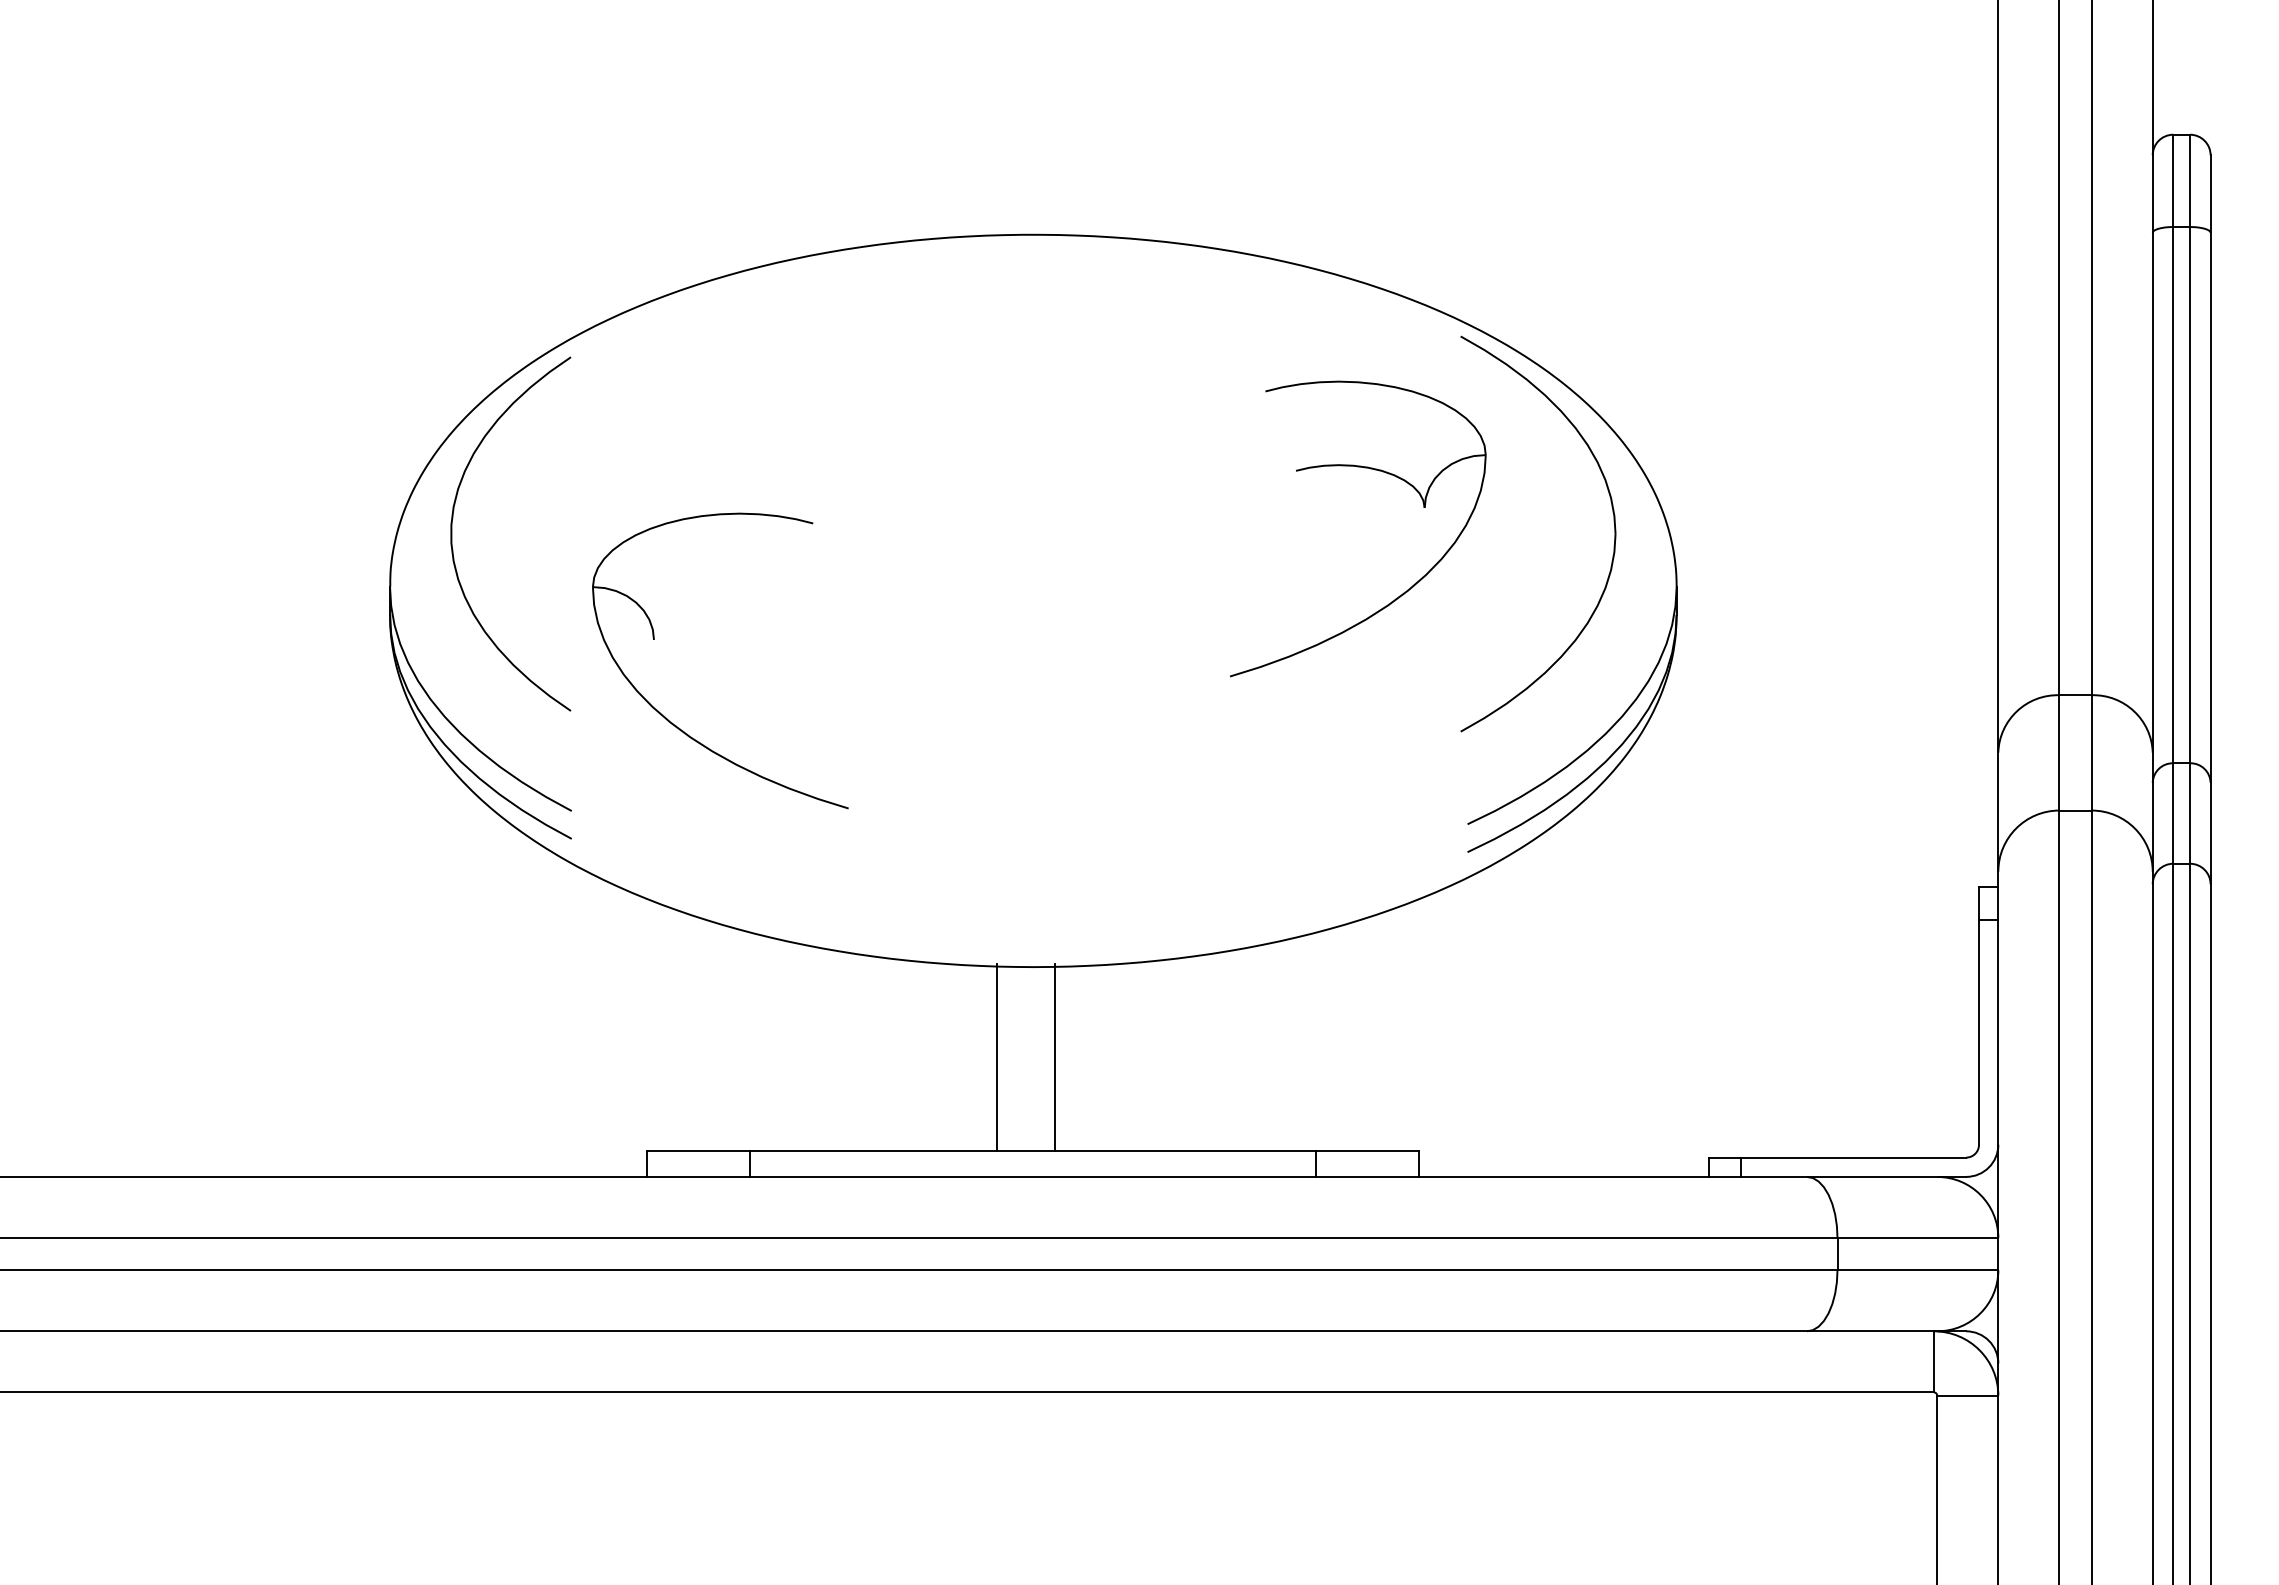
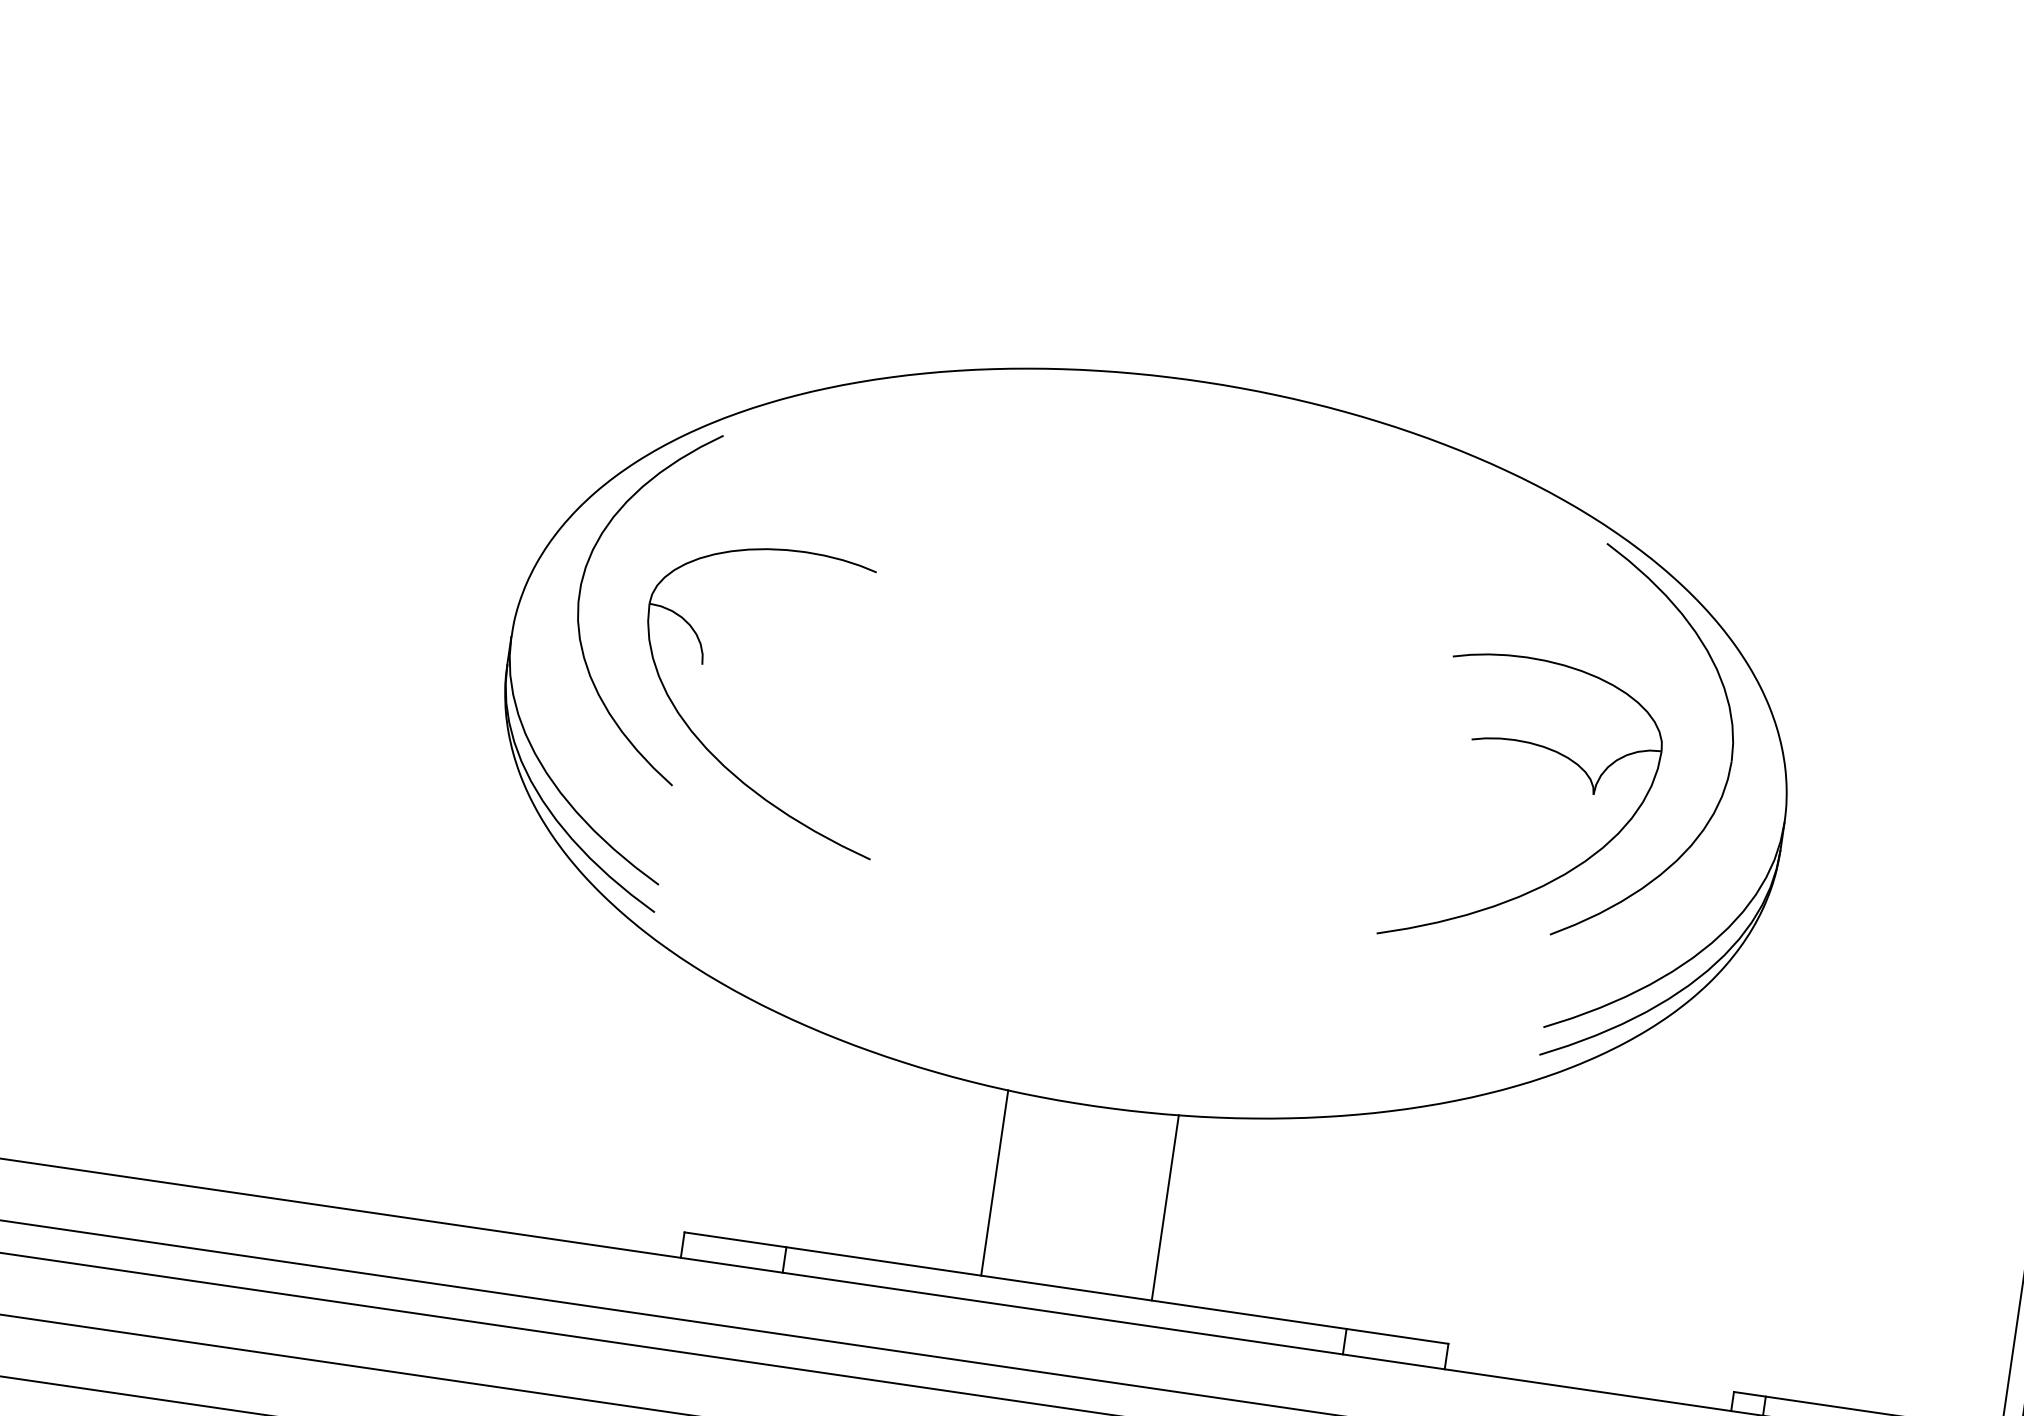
part: (1374, 470) -> (1549, 750), moved
part: (654, 639) -> (702, 664), moved
line: (997, 1057) -> (995, 1183), moved
line: (1054, 1057) -> (1165, 1207), moved

